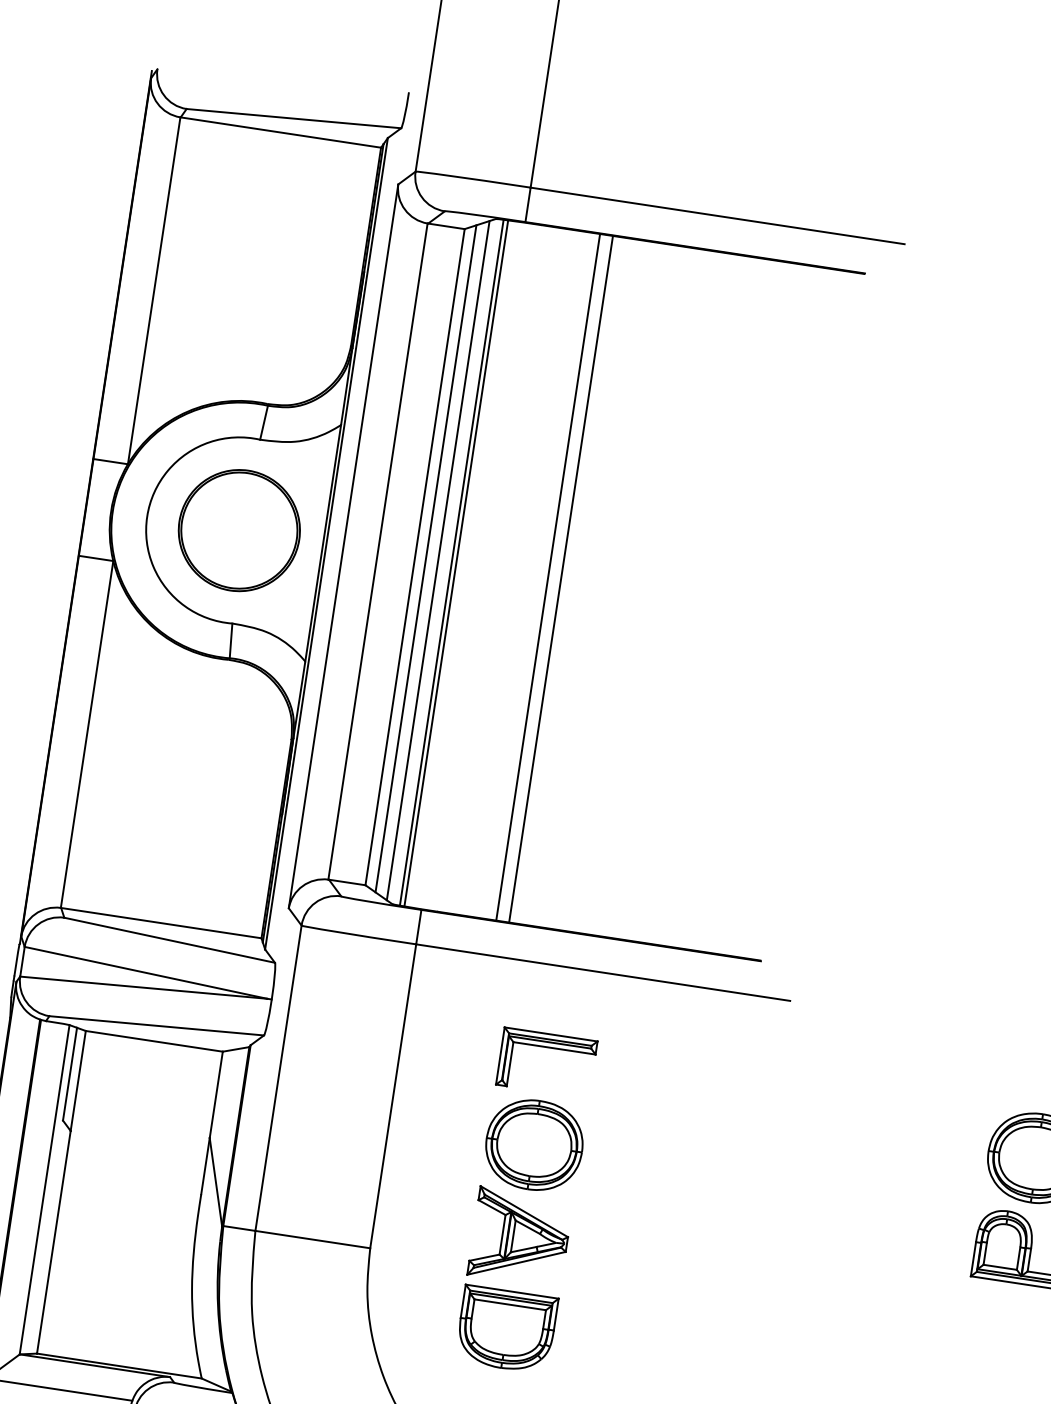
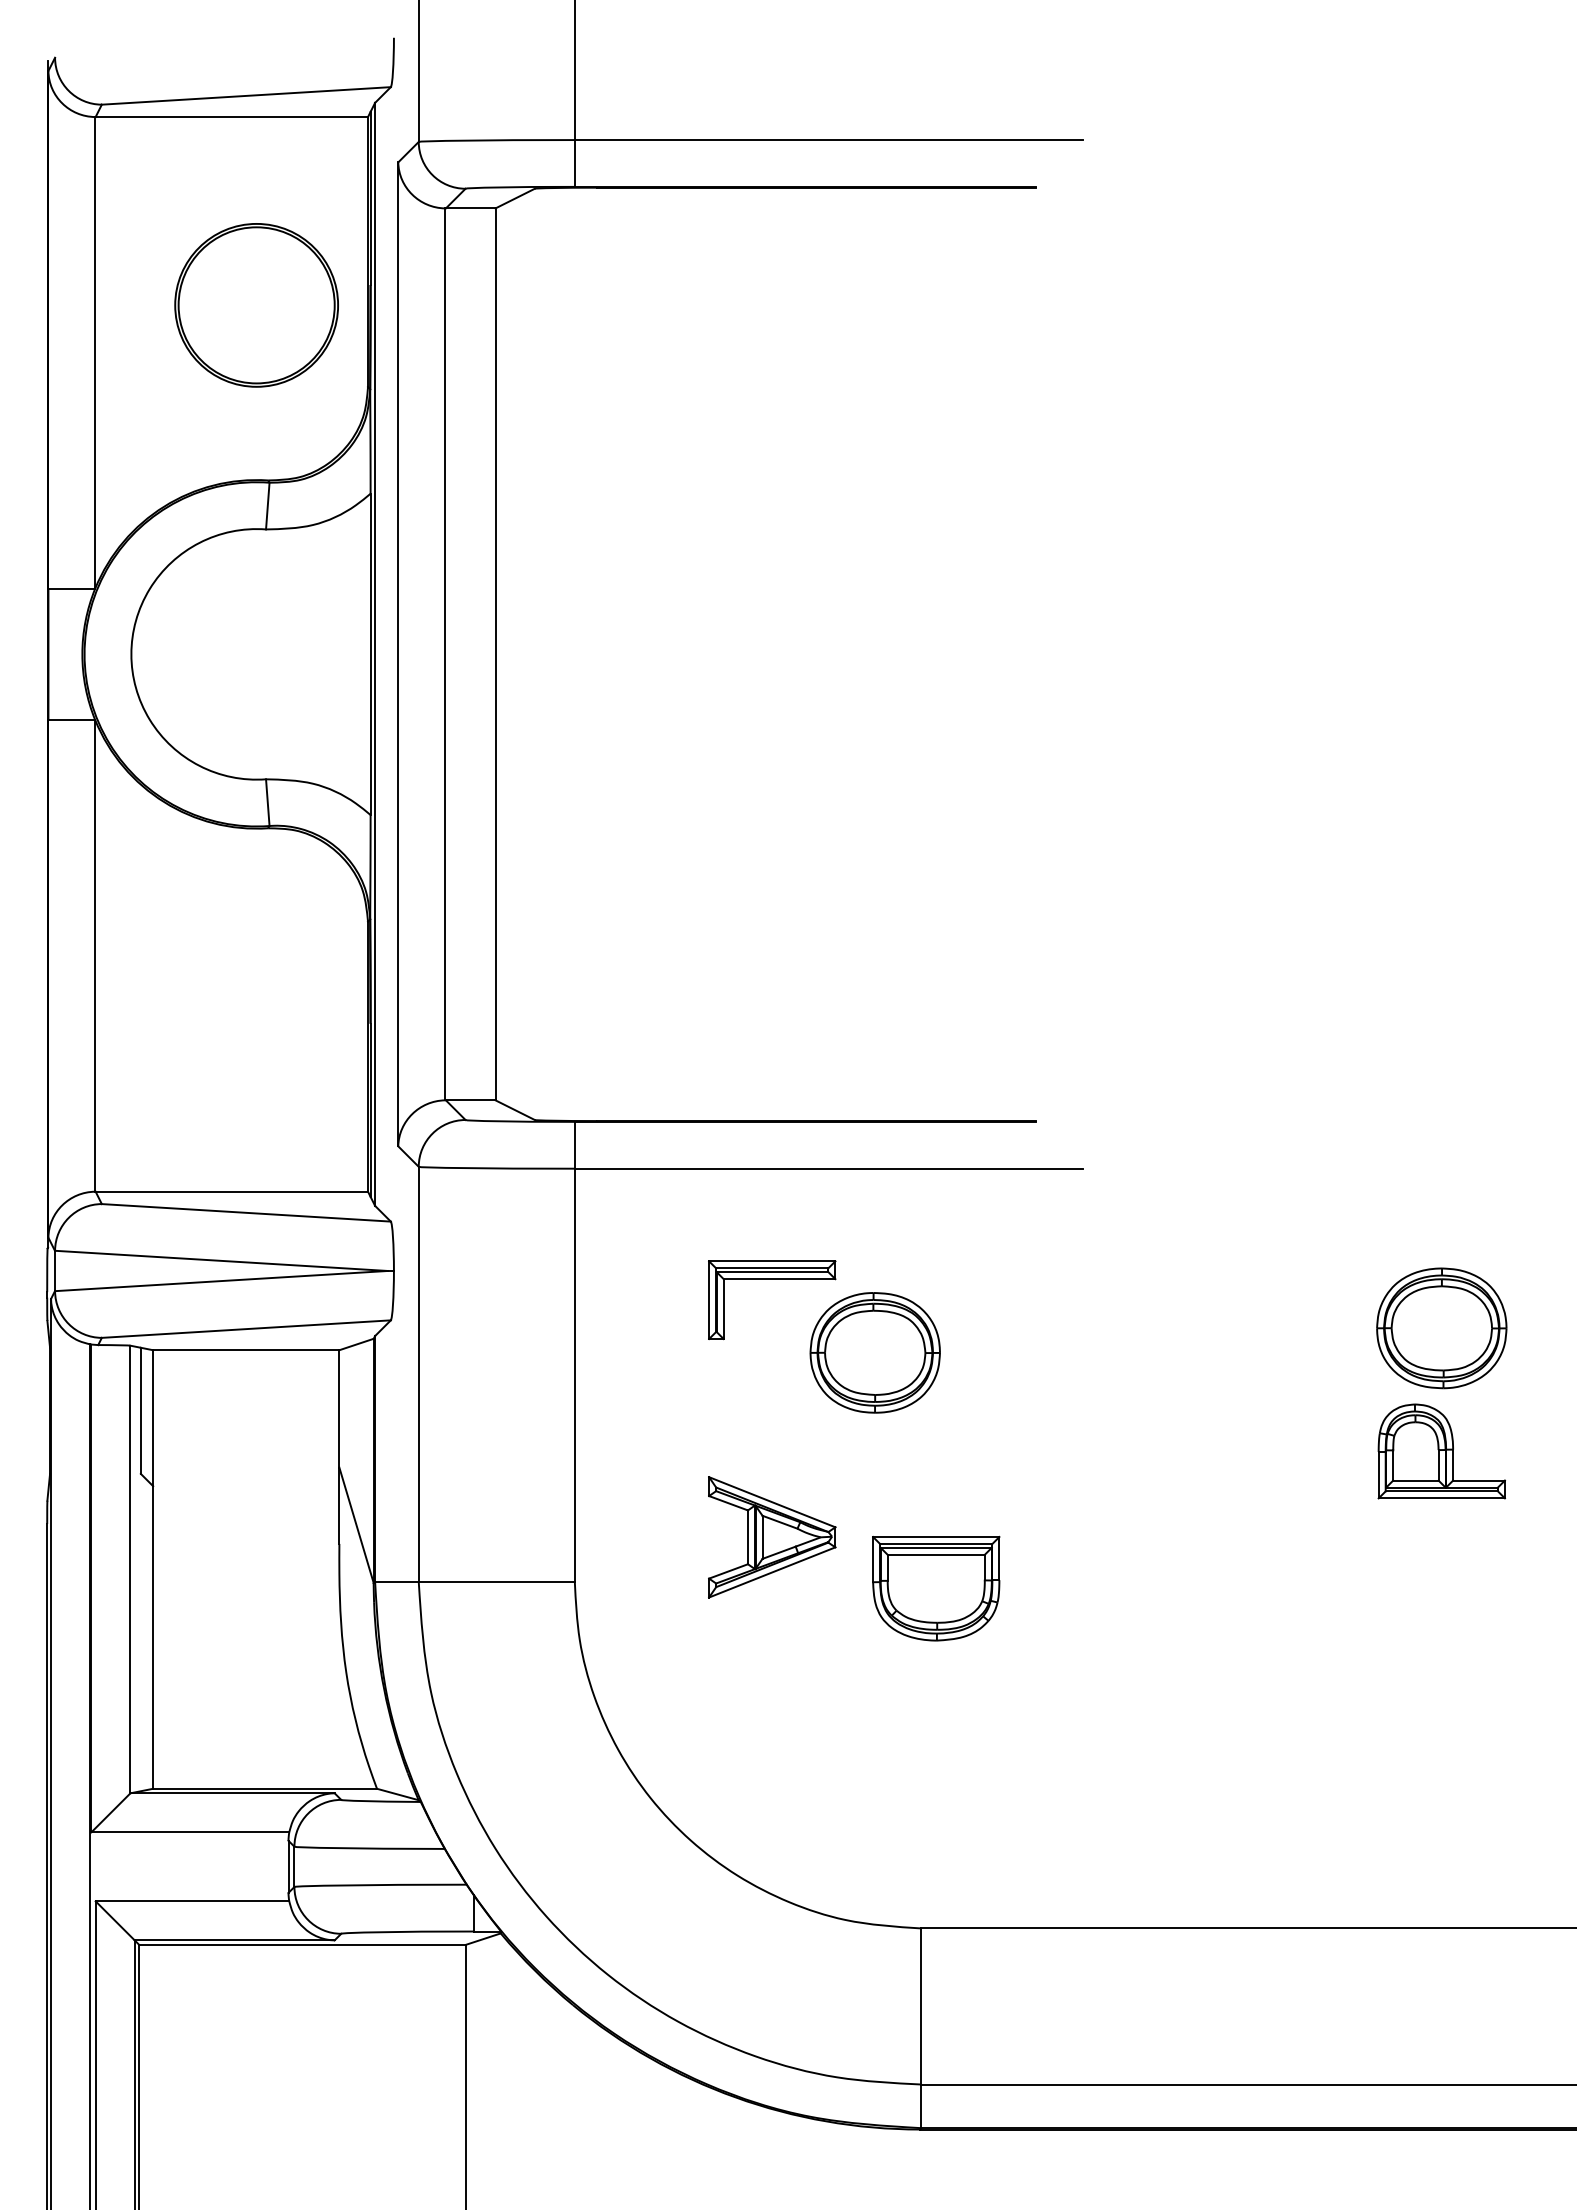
part: (239, 530) -> (256, 305), moved
line: (426, 558) -> (510, 654), removed
line: (437, 560) -> (526, 654), removed
line: (451, 562) -> (545, 654), removed
line: (456, 563) -> (551, 654), removed
line: (548, 577) -> (676, 654), removed
line: (560, 579) -> (693, 654), removed
part: (533, 1144) -> (874, 1352), moved
part: (506, 1329) -> (936, 1588), moved

